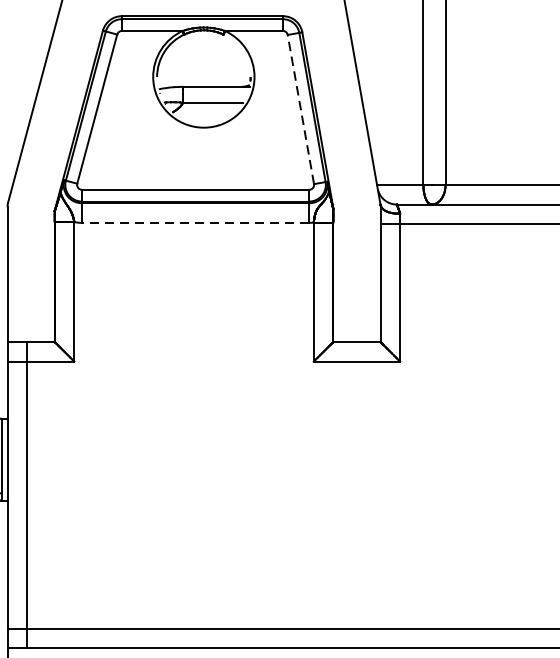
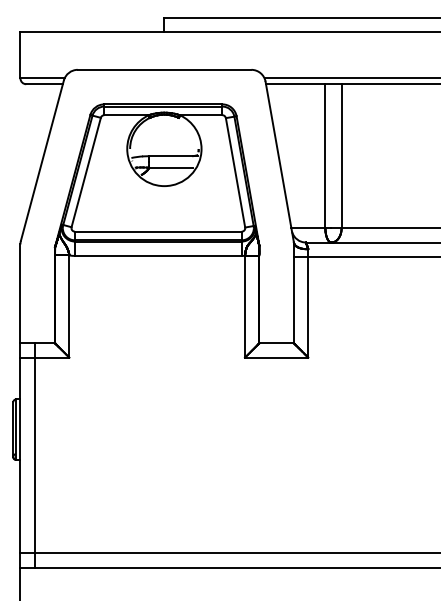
line: (300, 109) -> (235, 172), dashed -> solid
line: (194, 222) -> (157, 255), dashed -> solid

